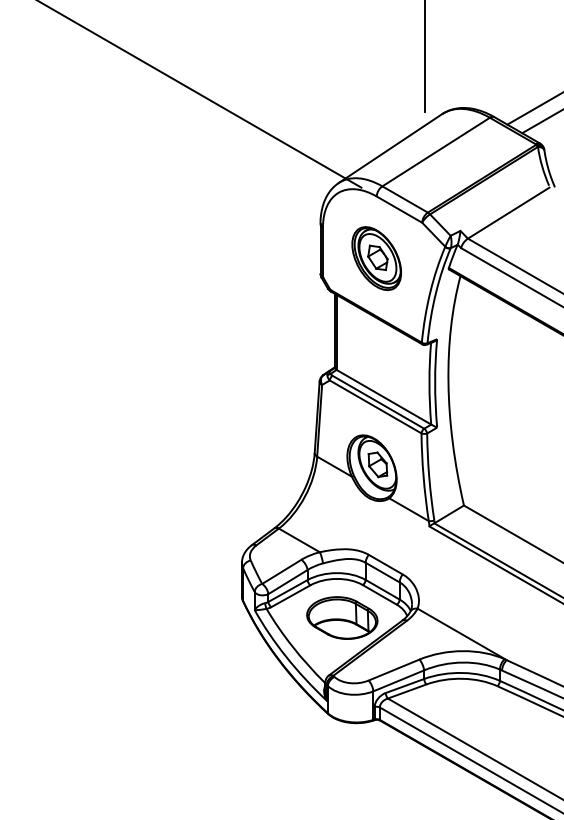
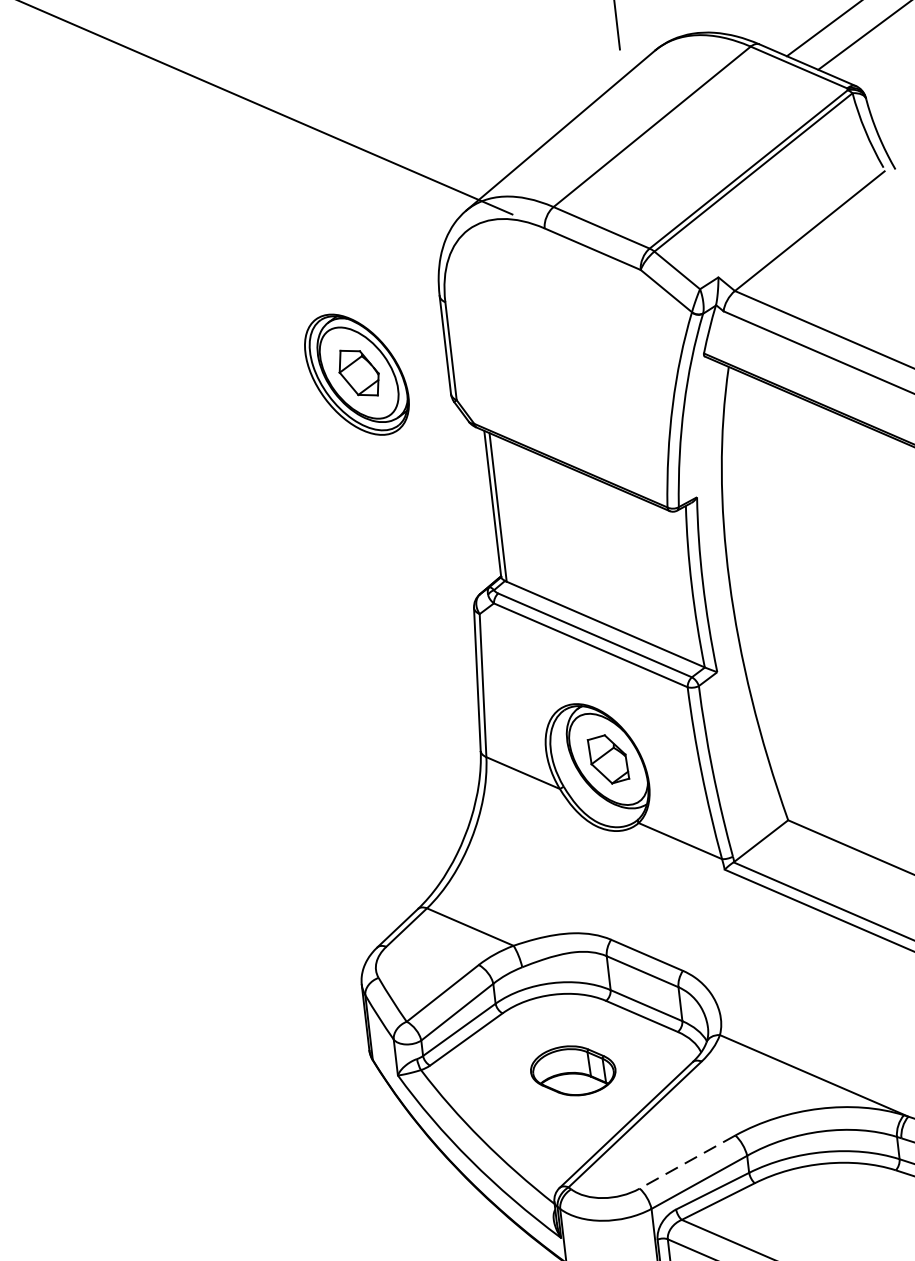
part: (376, 258) -> (356, 374), moved
part: (342, 617) -> (573, 1069), size x0.6
line: (393, 670) -> (686, 1163), solid -> dashed

